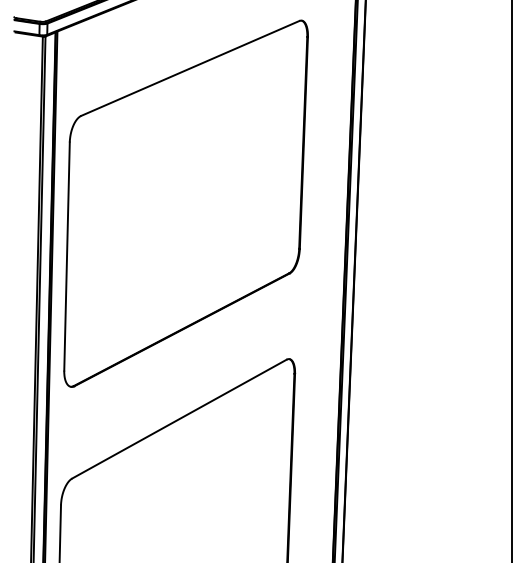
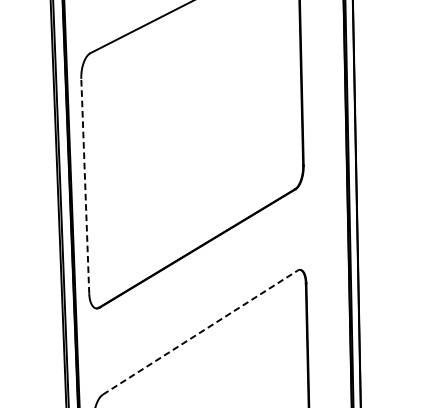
line: (67, 256) -> (85, 186), solid -> dashed
line: (179, 419) -> (200, 332), solid -> dashed

